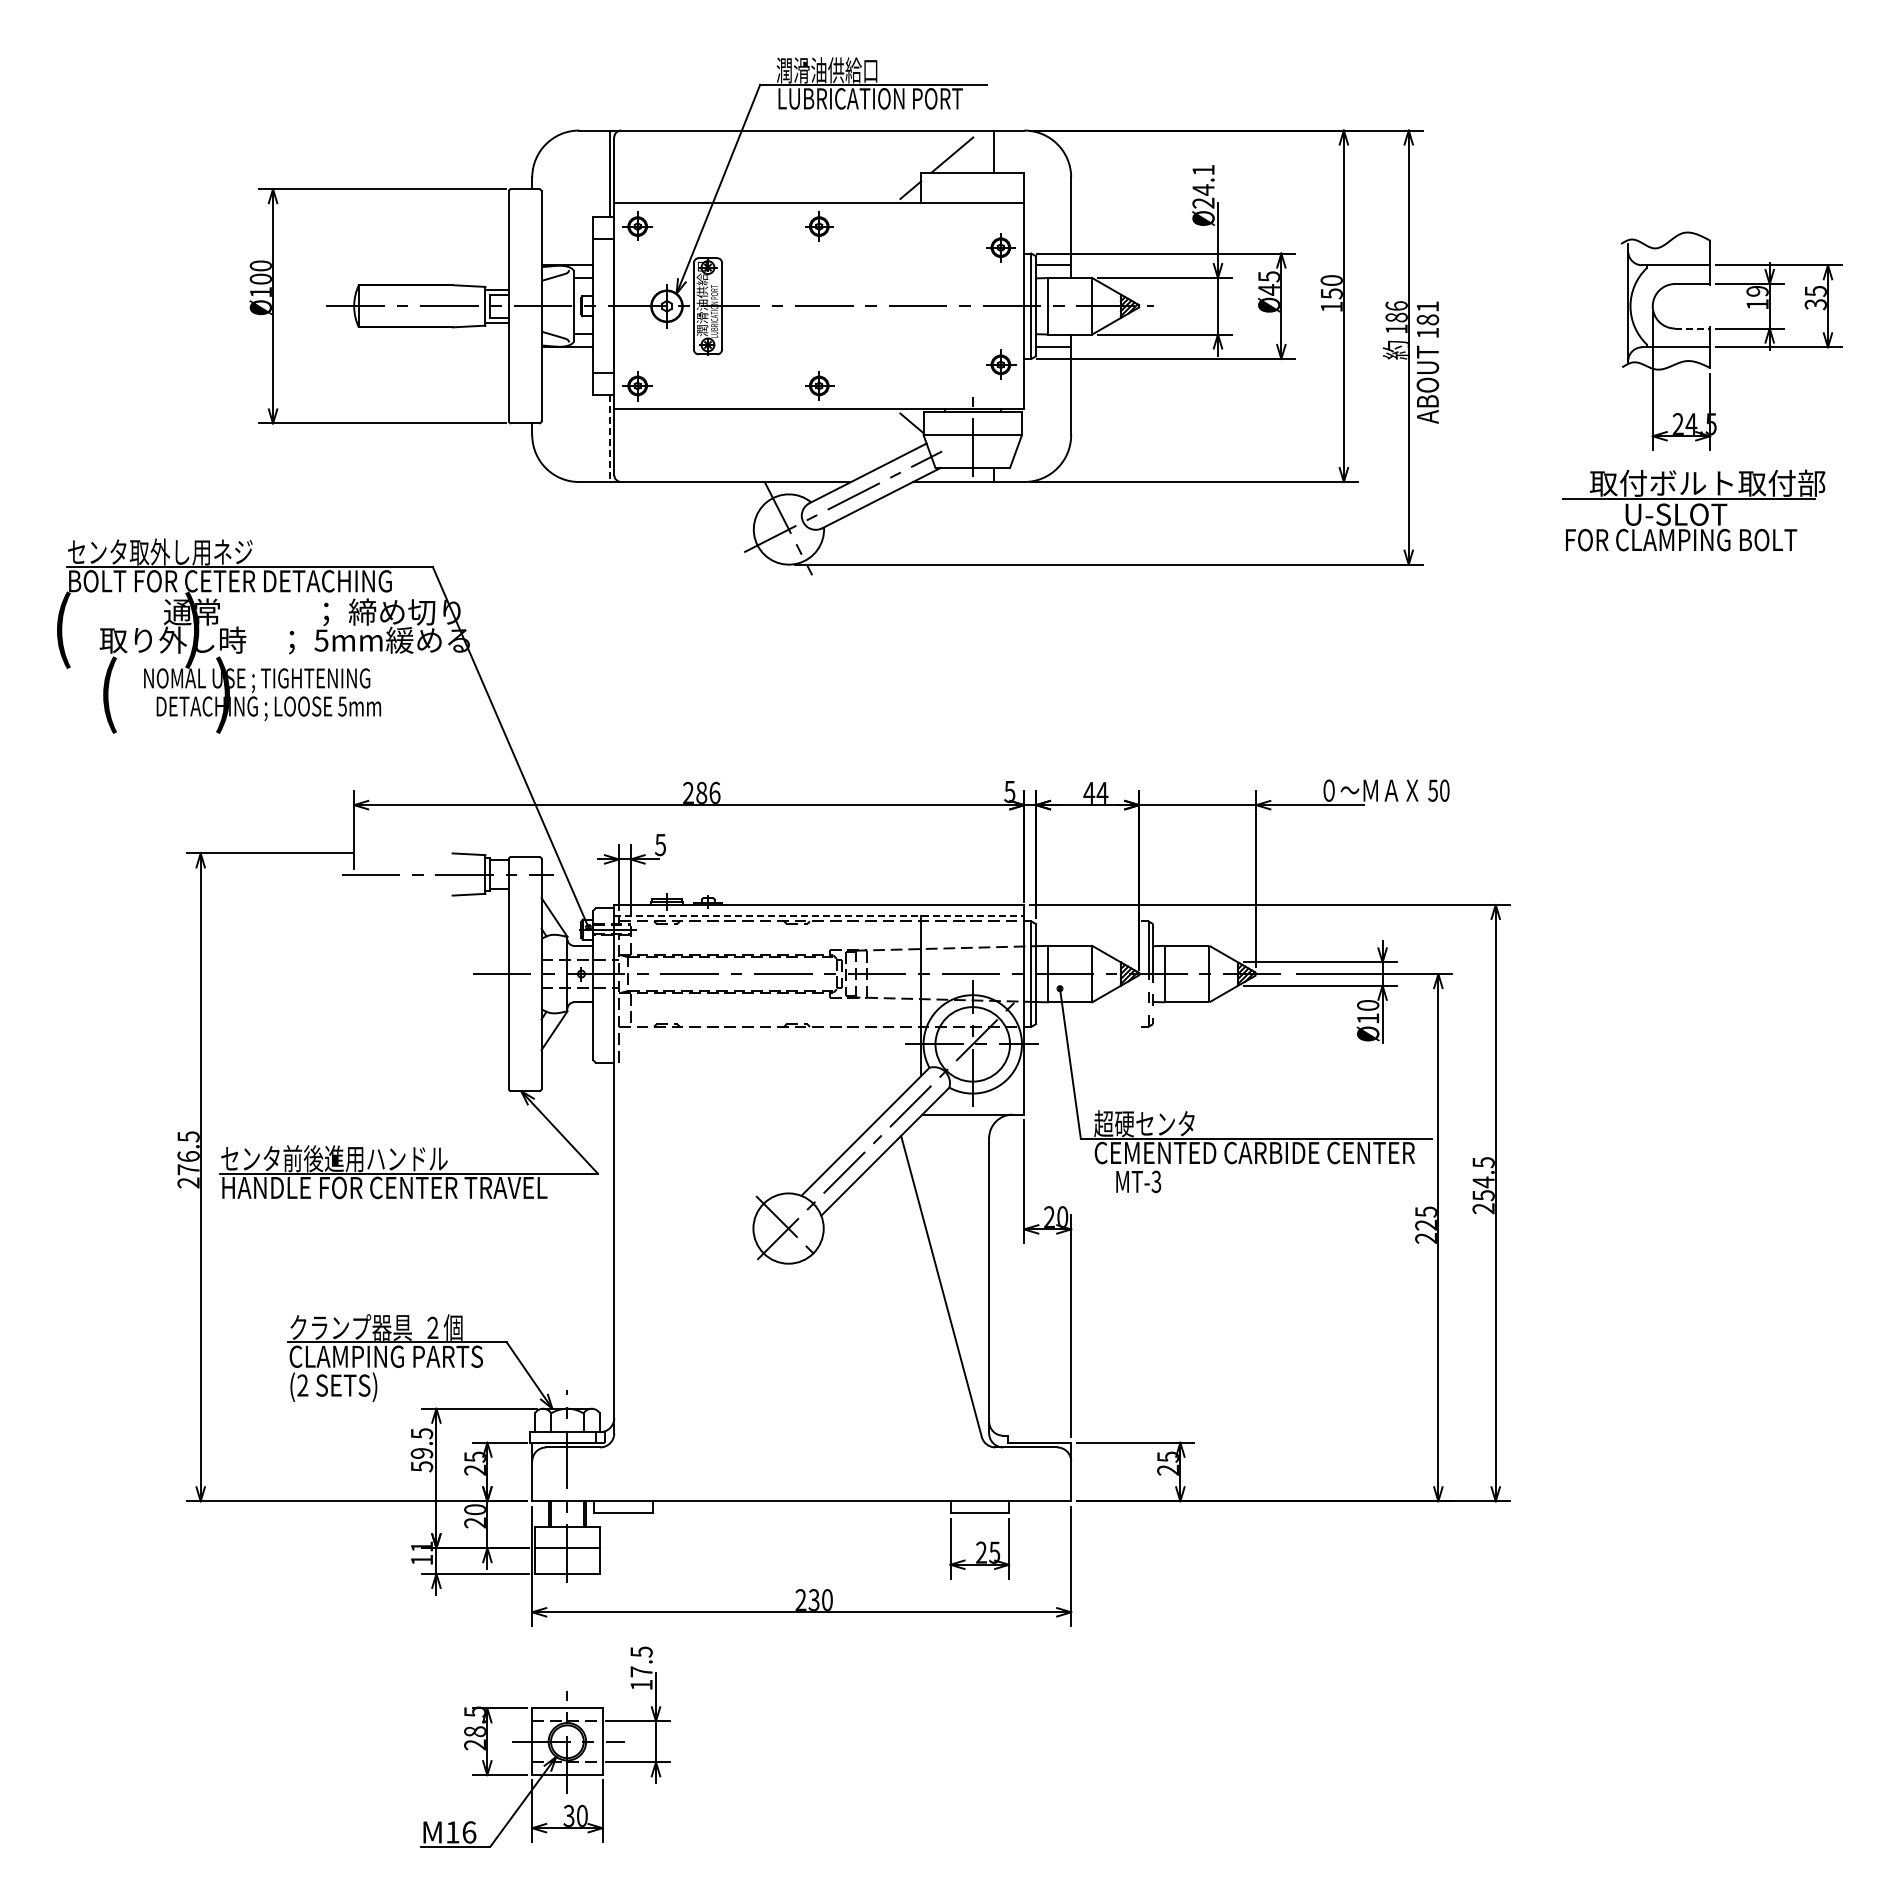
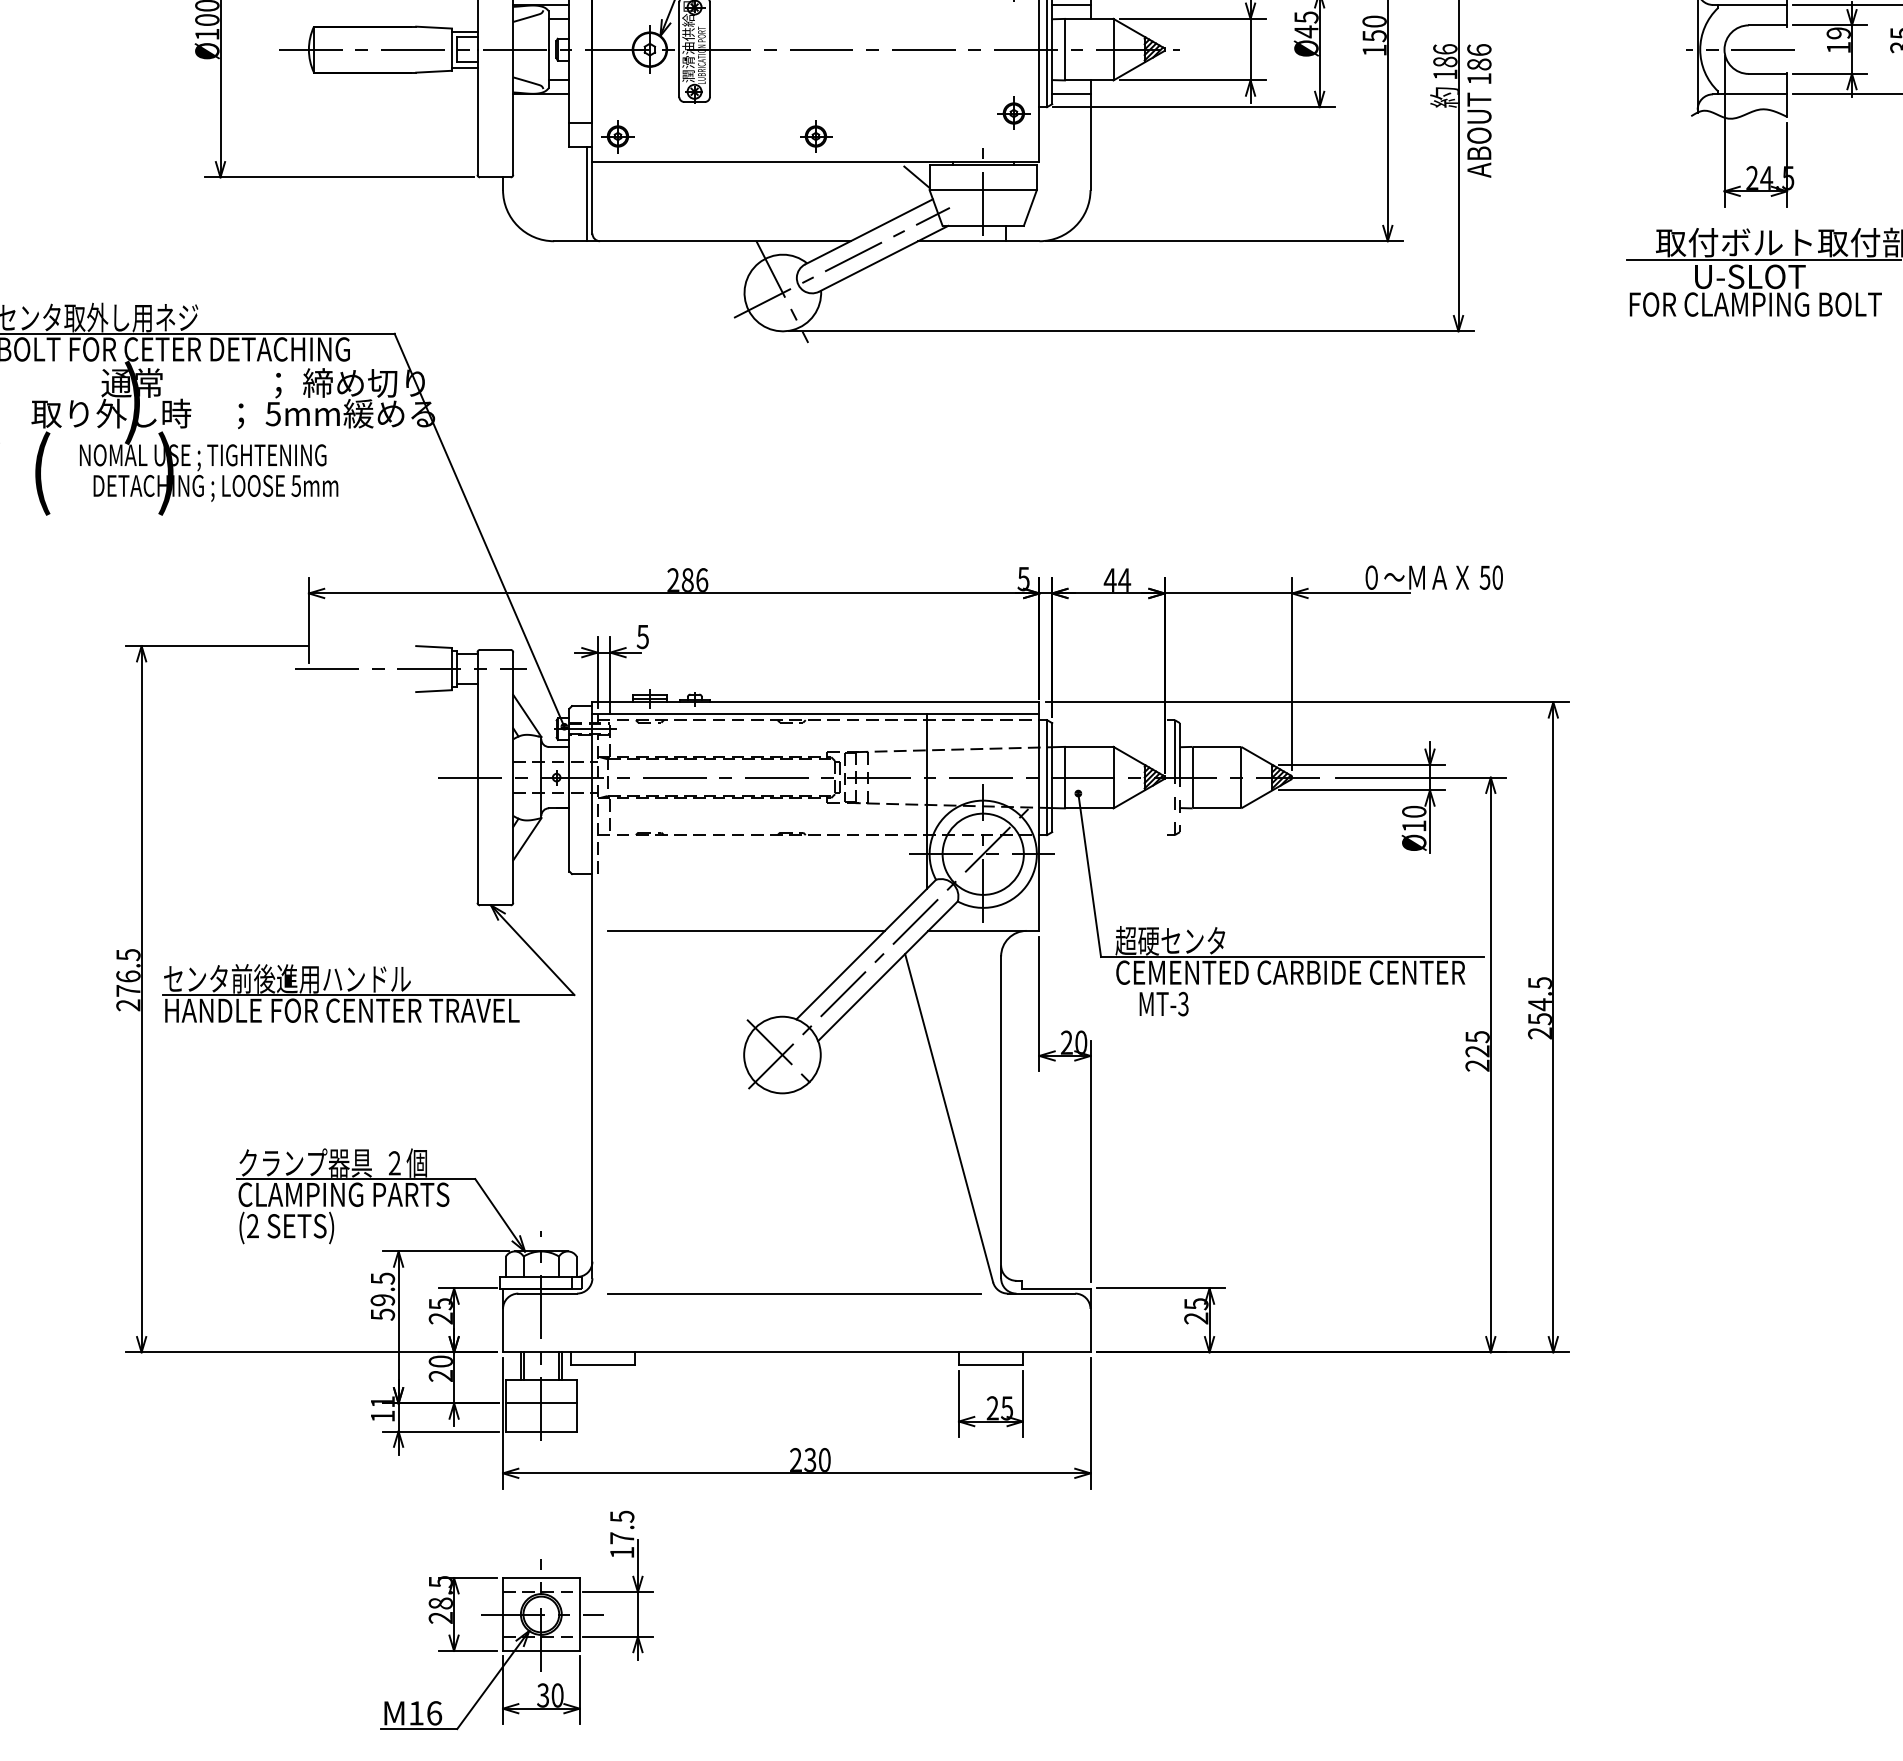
text: (1427, 306) -> (1478, 49), 181 -> 186
line: (1667, 306) -> (1740, 49), added
line: (1692, 328) -> (1767, 73), dashed -> solid
line: (609, 439) -> (587, 194), dashed -> solid
line: (819, 915) -> (816, 713), dashed -> solid
line: (755, 1114) -> (746, 930), added
line: (799, 1447) -> (794, 1293), added

